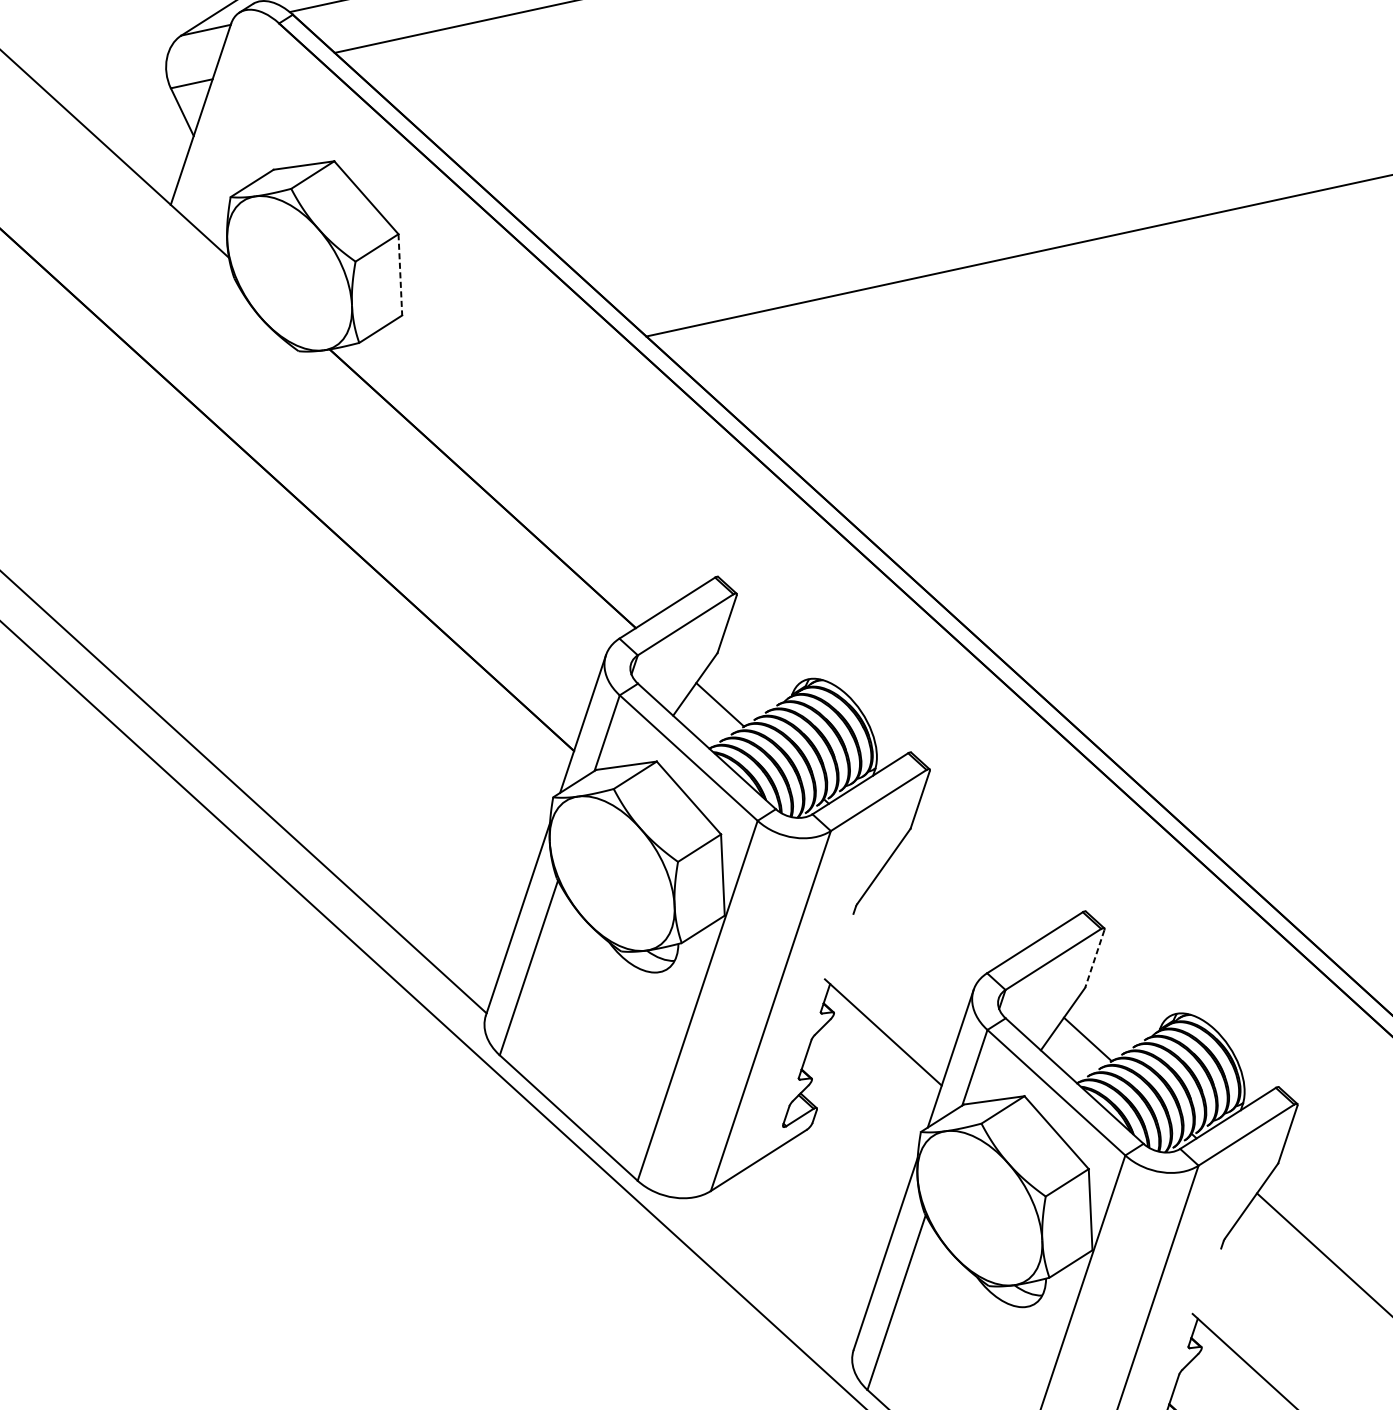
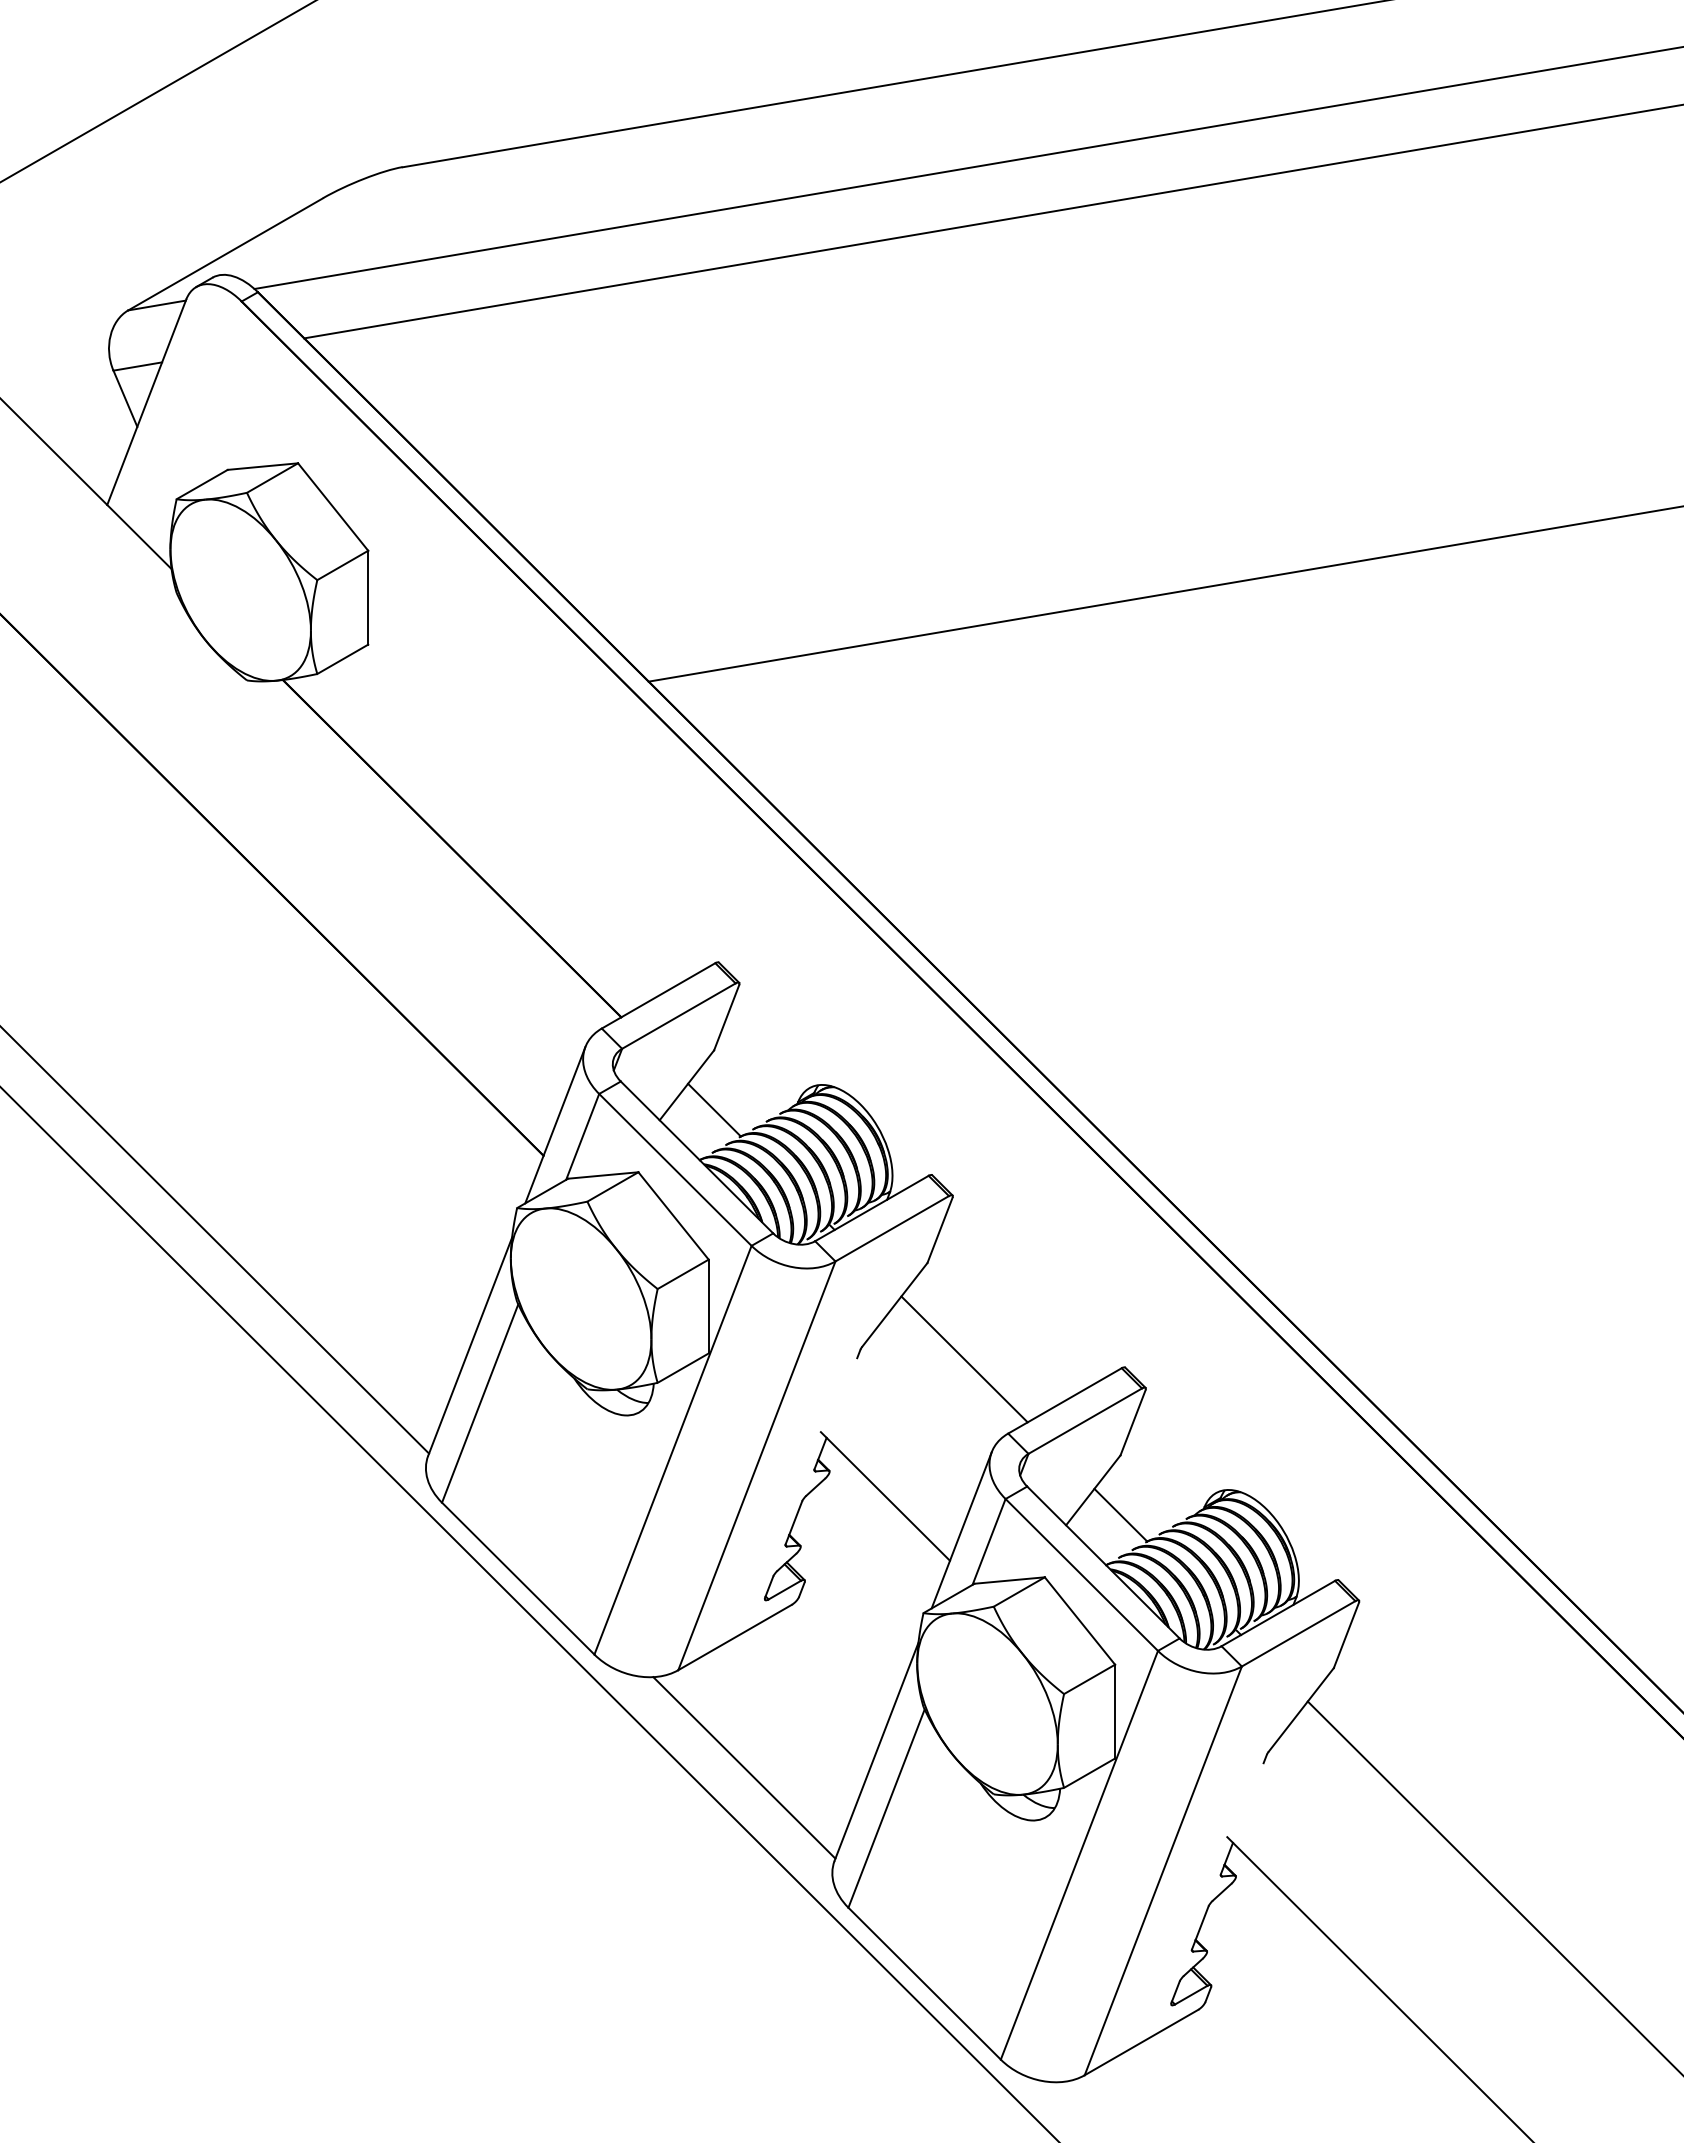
line: (400, 274) -> (368, 597), dashed -> solid
line: (946, 910) -> (964, 1359), added
line: (1095, 958) -> (1133, 1422), dashed -> solid
line: (772, 1272) -> (744, 1767), added

